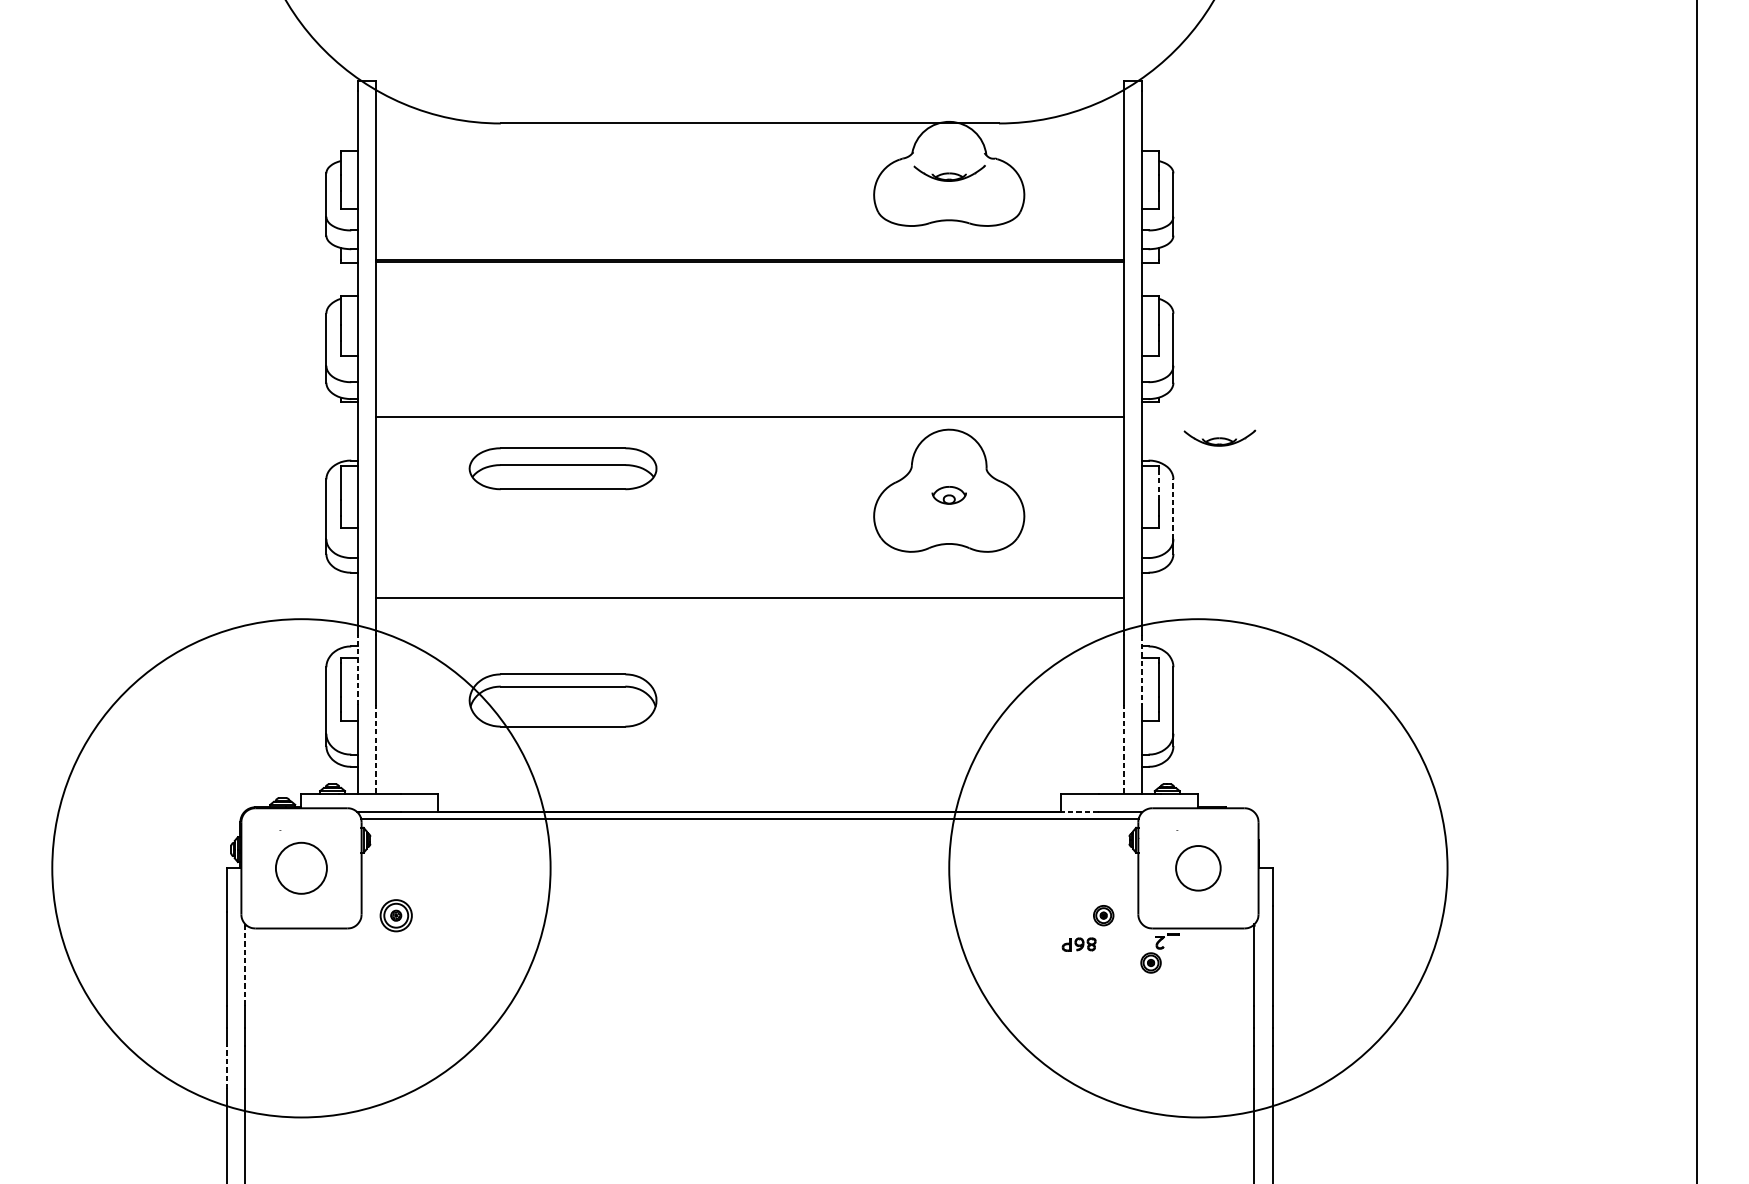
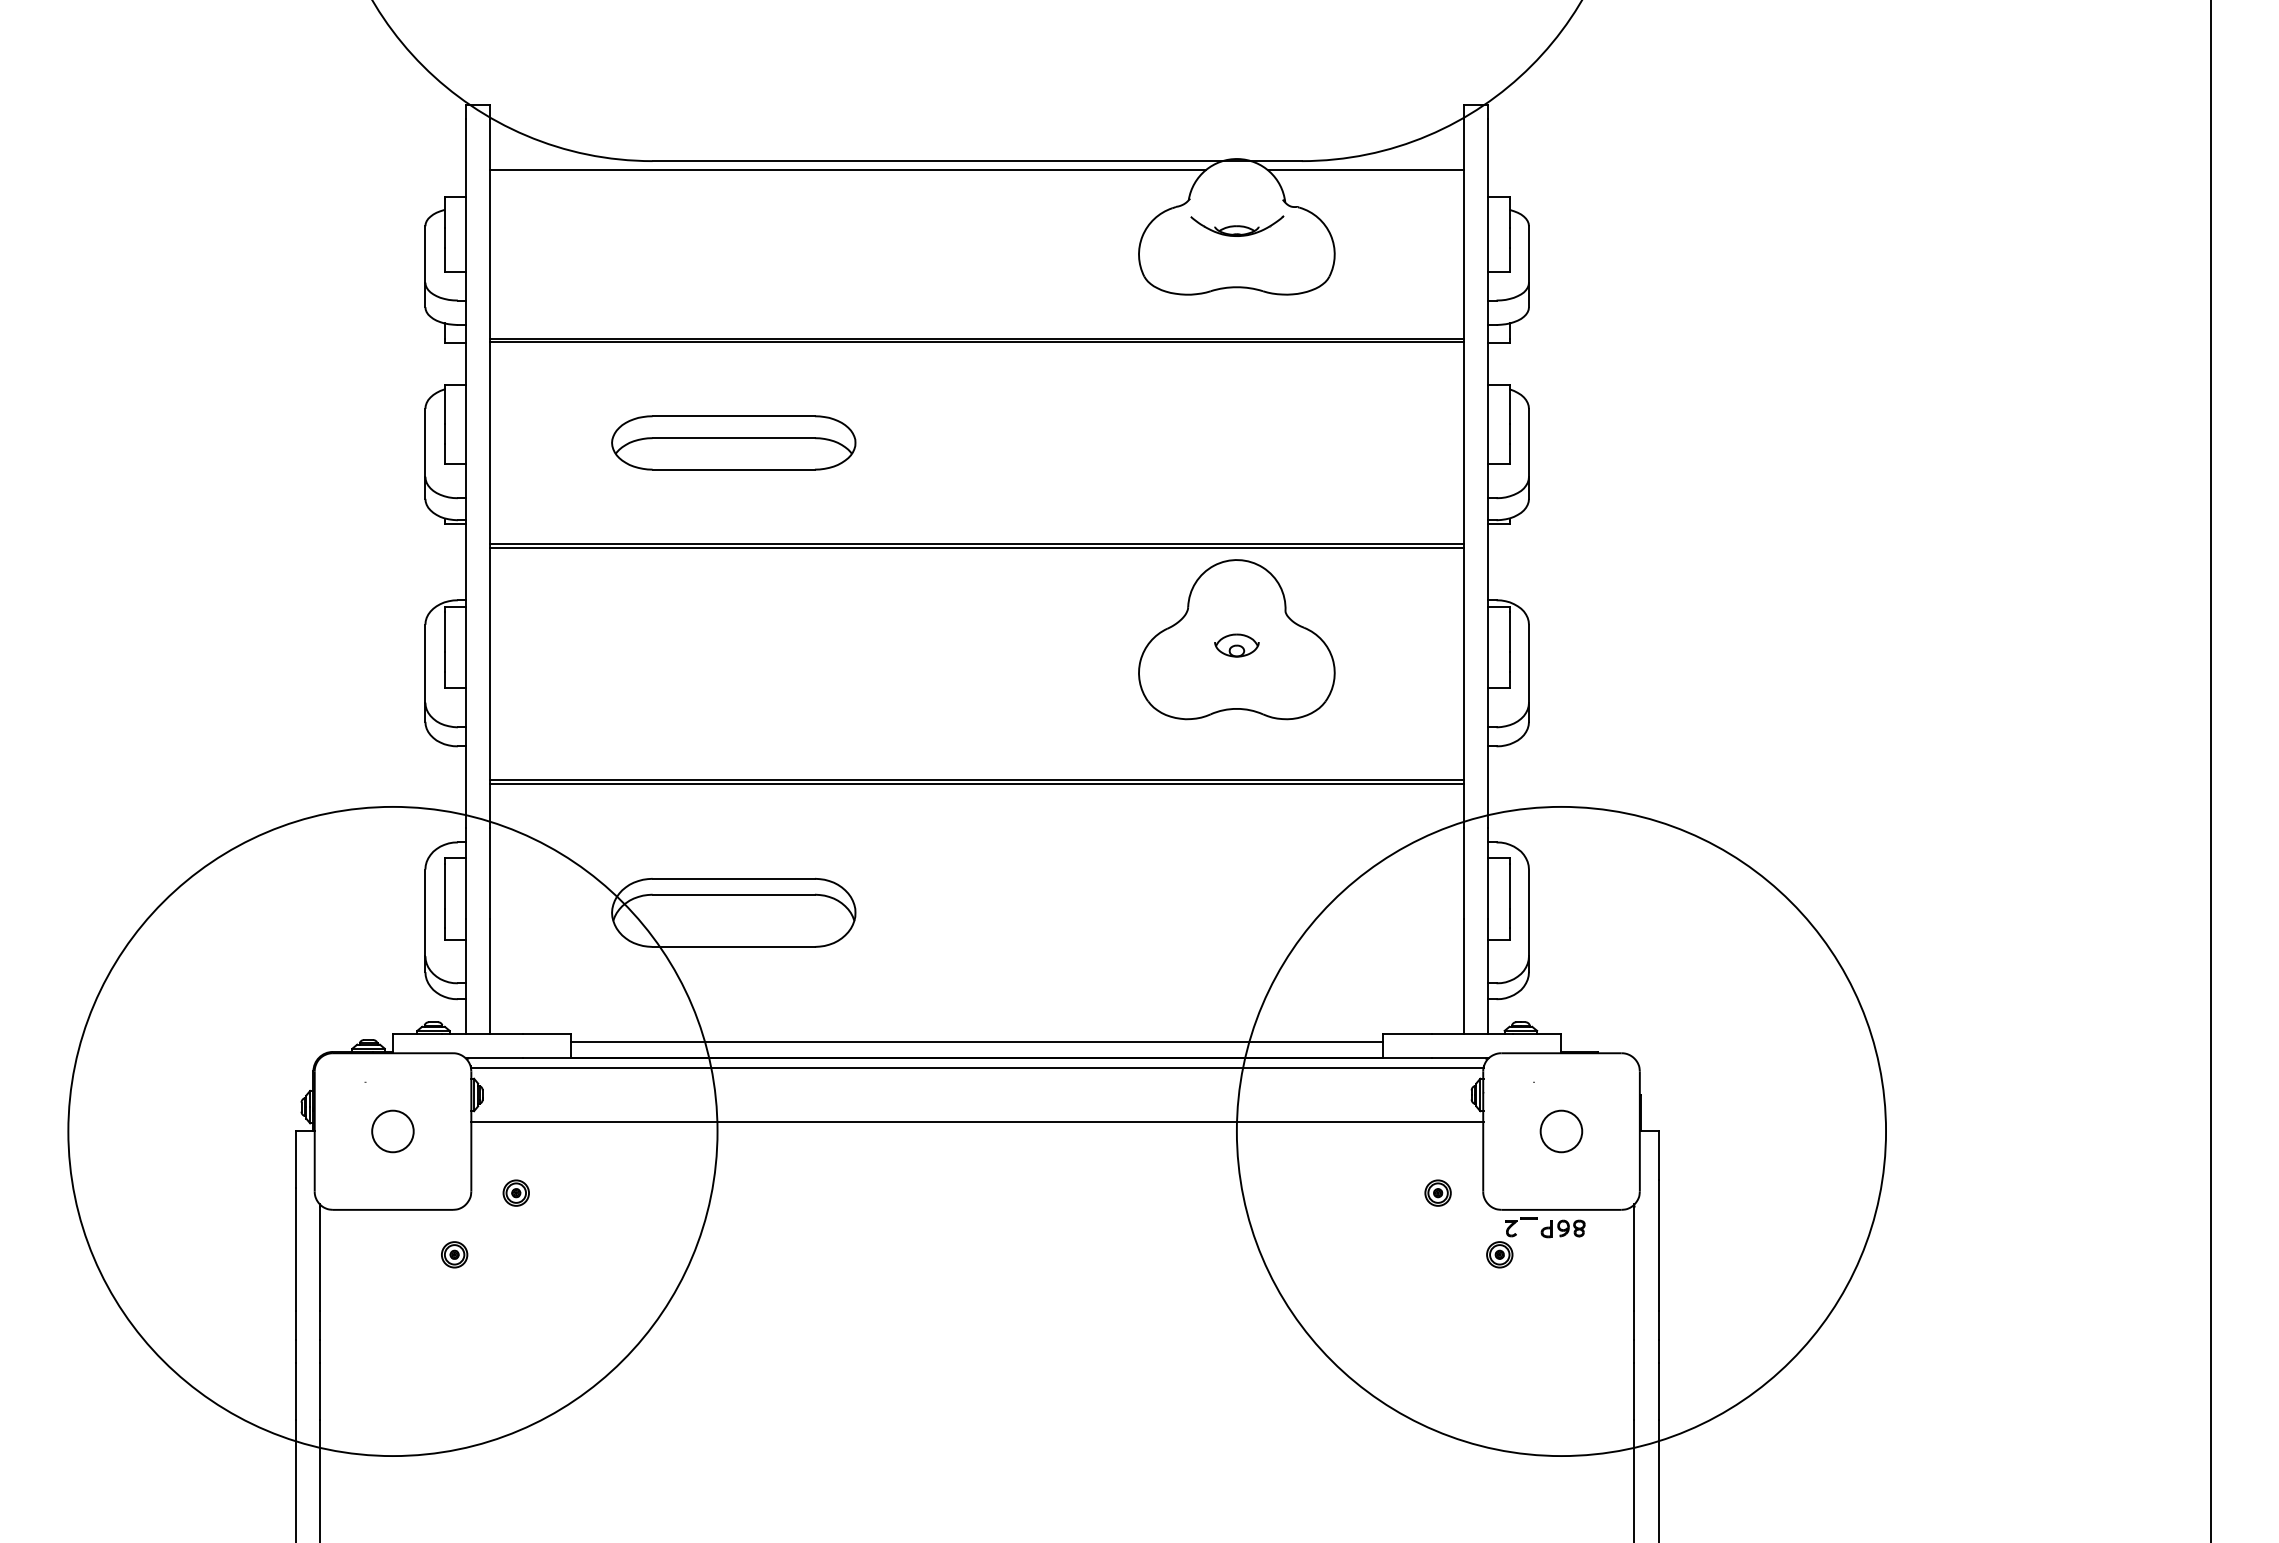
line: (650, 130) -> (847, 170), added
line: (1047, 130) -> (1365, 170), added
line: (750, 420) -> (977, 547), added
part: (1219, 437) -> (1589, 570), removed
part: (562, 468) -> (733, 442), moved
line: (1158, 484) -> (1509, 631), dashed -> solid
line: (1173, 509) -> (1529, 663), dashed -> solid
line: (750, 601) -> (977, 783), added
line: (357, 670) -> (465, 873), dashed -> solid
line: (1142, 671) -> (1488, 874), dashed -> solid
line: (376, 749) -> (490, 976), dashed -> solid
line: (1123, 749) -> (1464, 976), dashed -> solid
line: (749, 799) -> (976, 1041), added
line: (1079, 812) -> (1406, 1058), dashed -> solid
line: (749, 861) -> (976, 1122), added
circle: (301, 868) -> (392, 1131), size x0.62
circle: (1198, 868) -> (1561, 1131), size x0.71
part: (395, 915) -> (515, 1192), size x0.62
part: (1078, 944) -> (1562, 1228), moved
part: (348, 962) -> (454, 1254), added
line: (245, 965) -> (319, 1258), dashed -> solid
line: (226, 1067) -> (295, 1390), dashed -> solid

